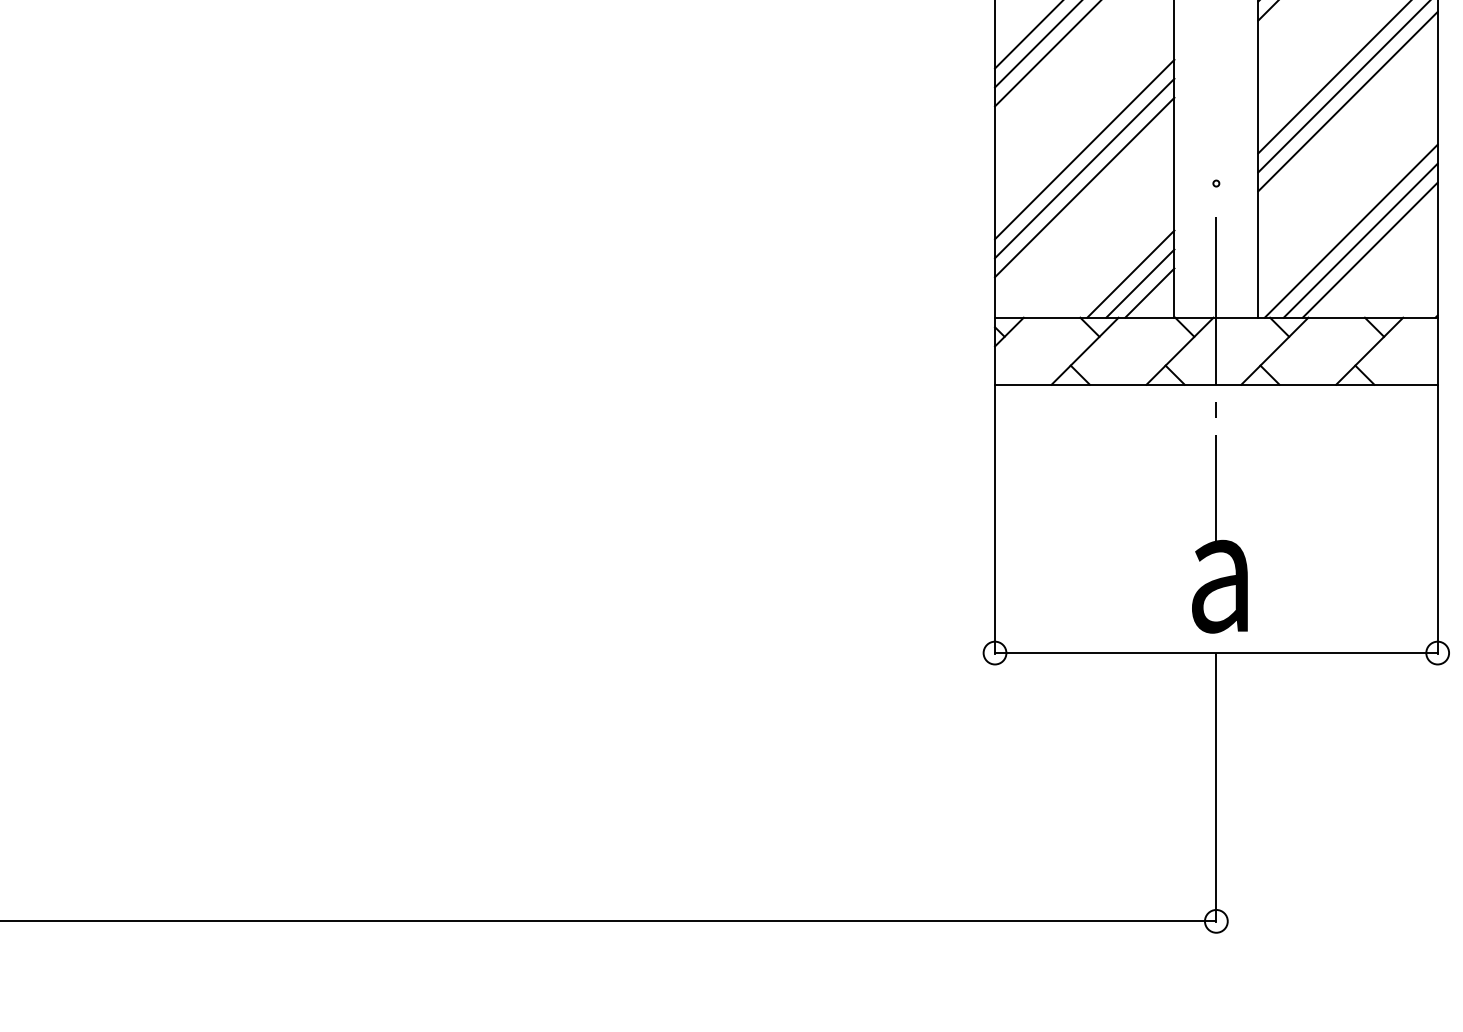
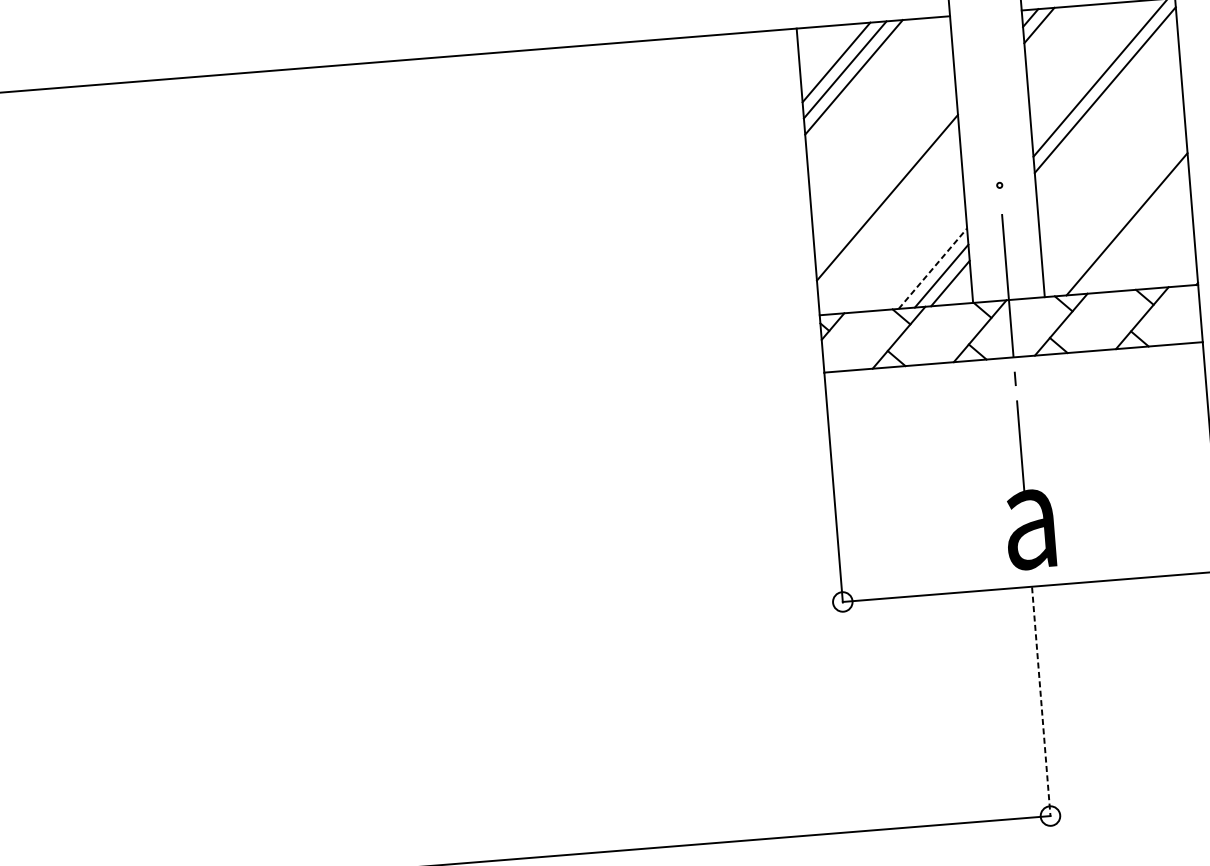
line: (1347, 101) -> (1106, 106), removed
line: (1084, 149) -> (884, 165), removed
line: (1084, 168) -> (885, 181), removed
line: (1350, 230) -> (1117, 216), removed
line: (1369, 249) -> (1135, 231), removed
line: (1130, 274) -> (932, 269), solid -> dashed
line: (1216, 788) -> (1041, 702), solid -> dashed

